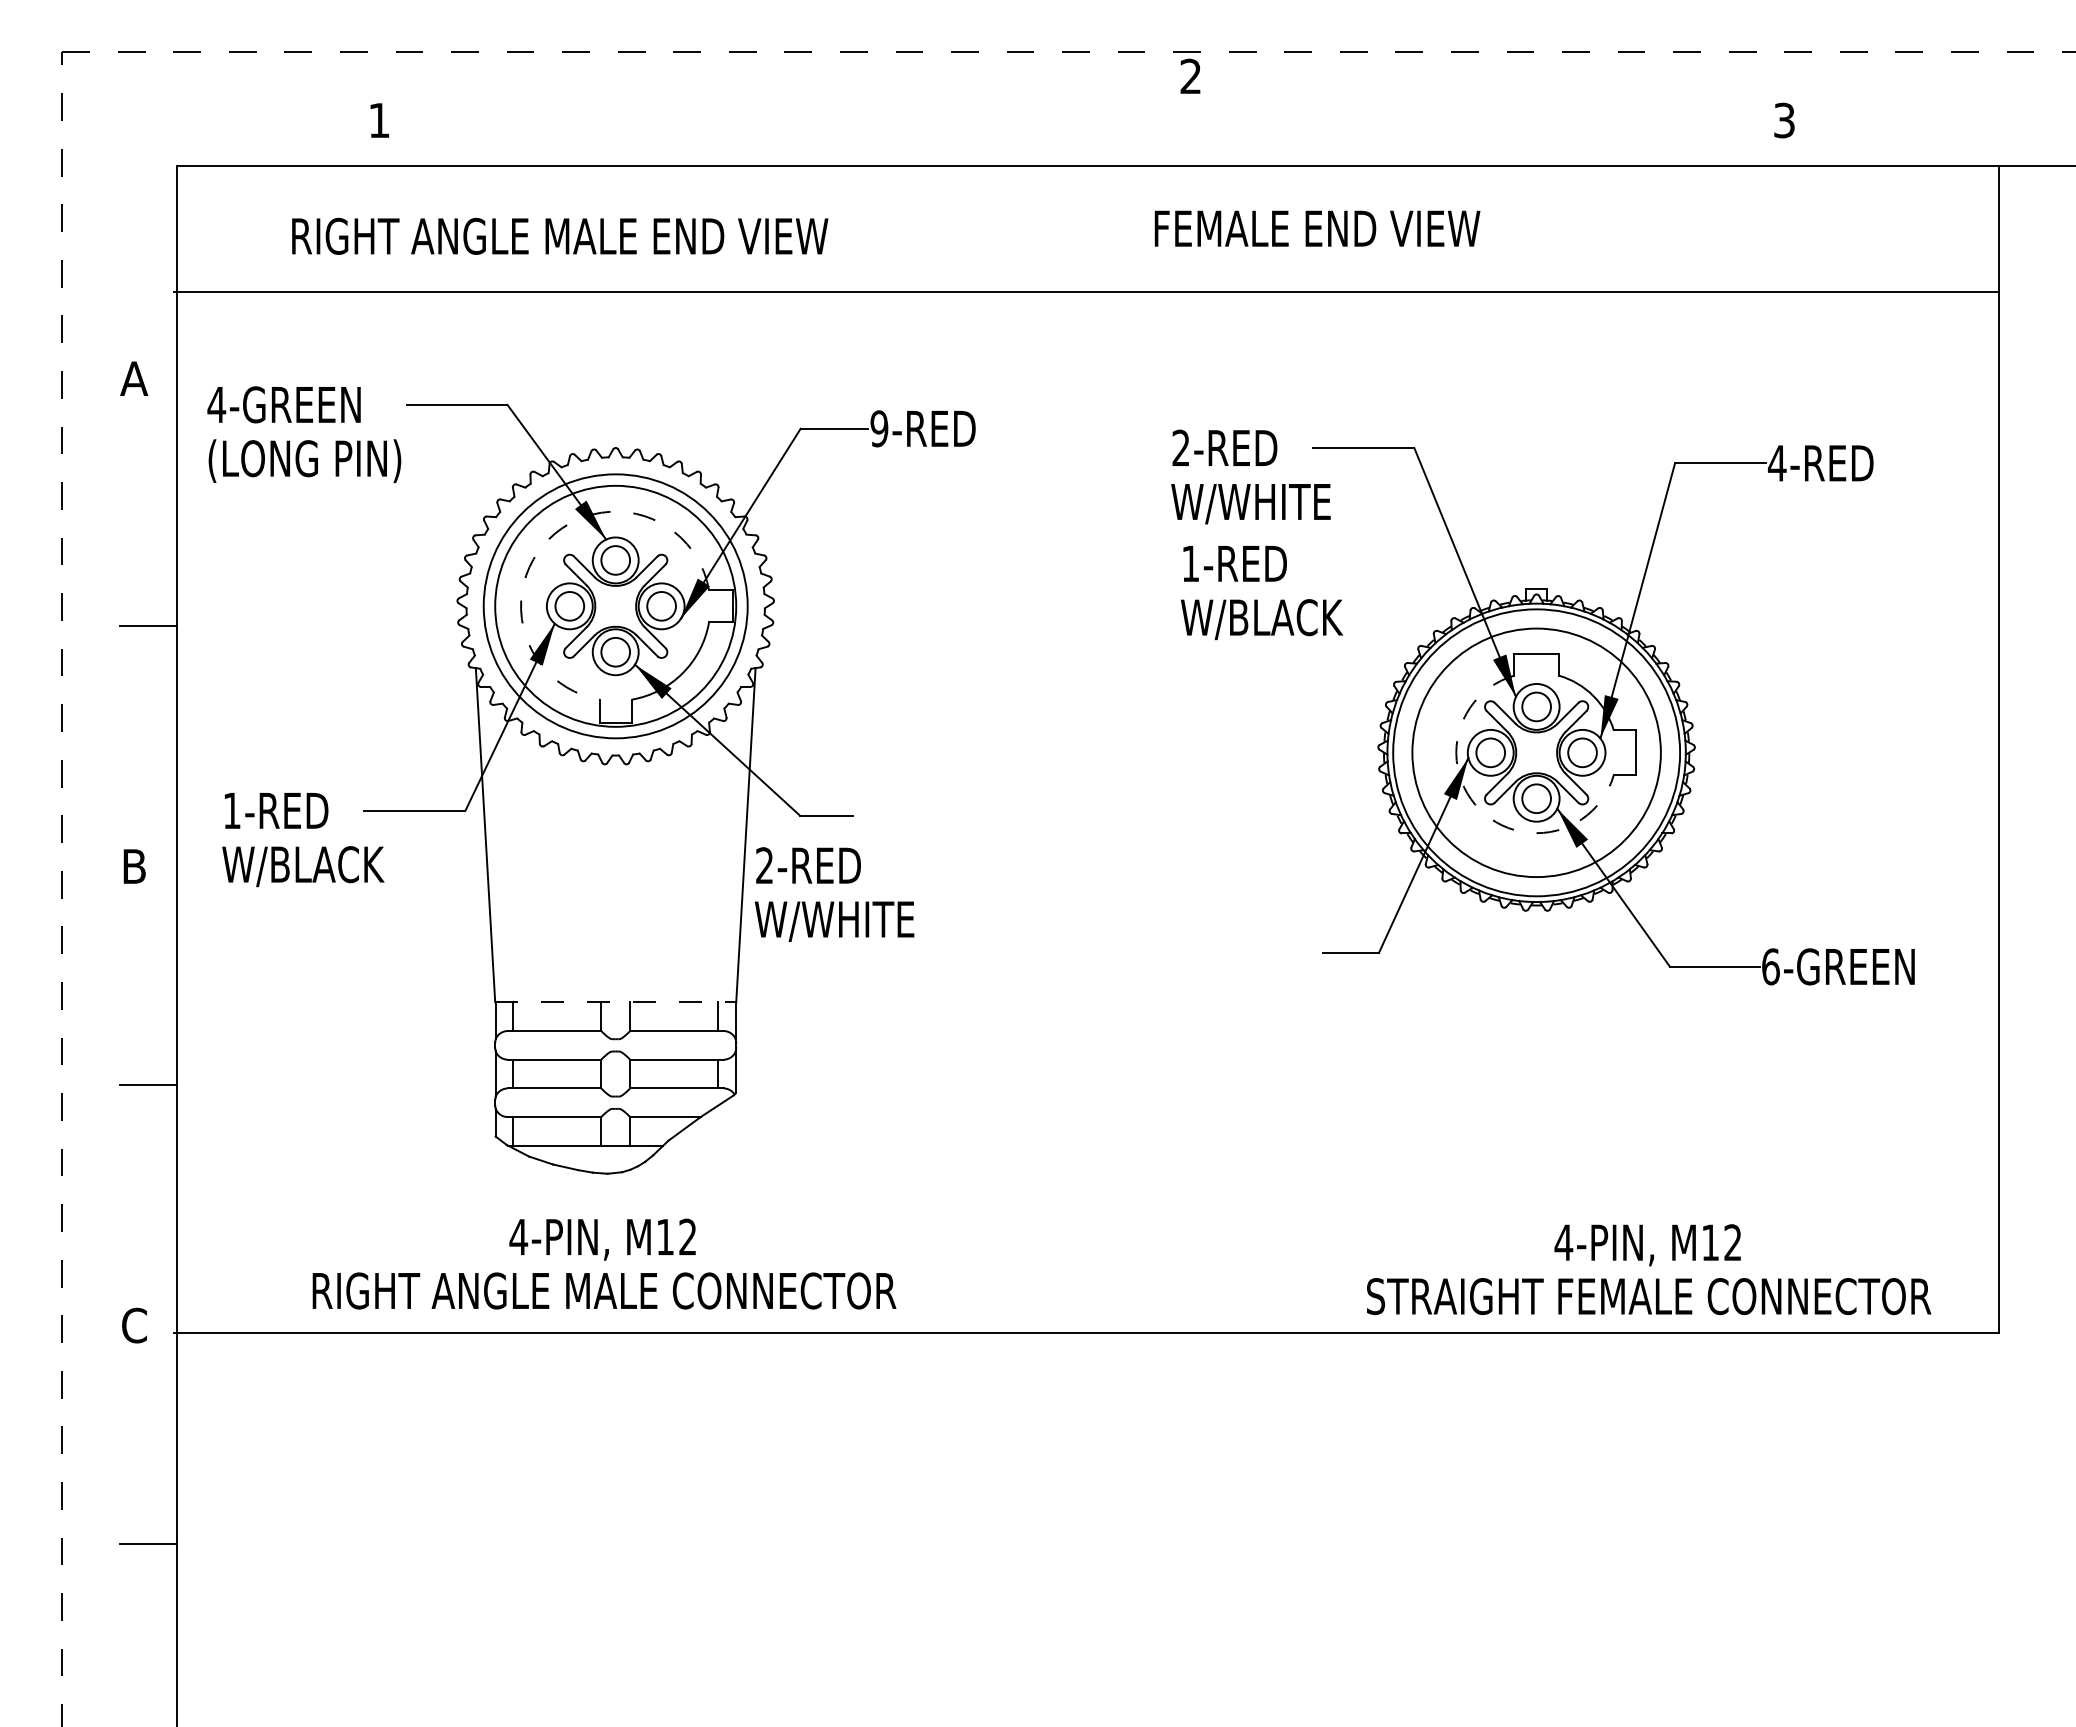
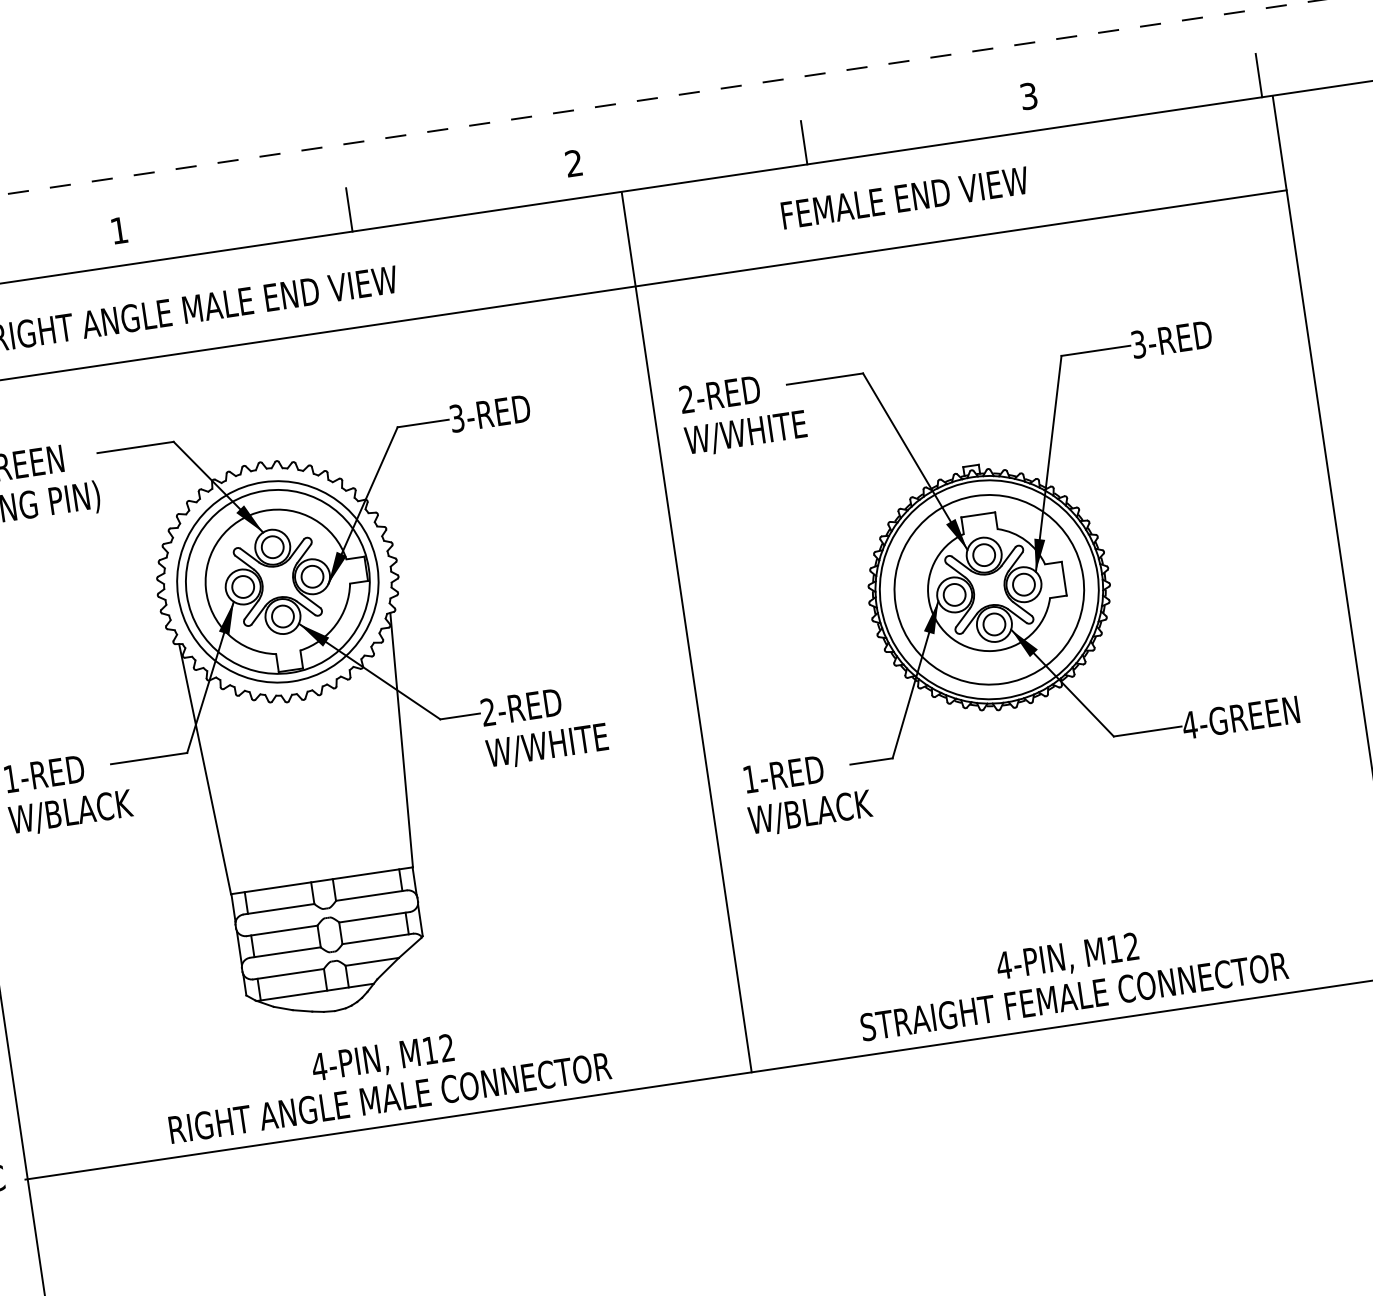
text: (1190, 75) -> (573, 162), moved
text: (379, 120) -> (119, 230), moved
text: (1784, 120) -> (1028, 96), moved
line: (779, 137) -> (349, 209), added
line: (1382, 137) -> (804, 142), added
line: (1984, 137) -> (1258, 75), added
text: (1317, 228) -> (905, 197), moved
text: (879, 428) -> (457, 418), 9-RED -> 3-RED
text: (1776, 462) -> (1138, 343), 4-RED -> 3-RED
arc: (548, 539) -> (219, 538), dashed -> solid
text: (1262, 593) -> (807, 793), moved
line: (1136, 750) -> (687, 632), added
arc: (1479, 809) -> (952, 638), dashed -> solid
text: (834, 894) -> (544, 726), moved
text: (1770, 966) -> (1189, 725), 6-GREEN -> 4-GREEN
line: (615, 1002) -> (321, 880), dashed -> solid
text: (604, 1263) -> (387, 1077), moved
text: (1649, 1269) -> (1071, 976), moved

